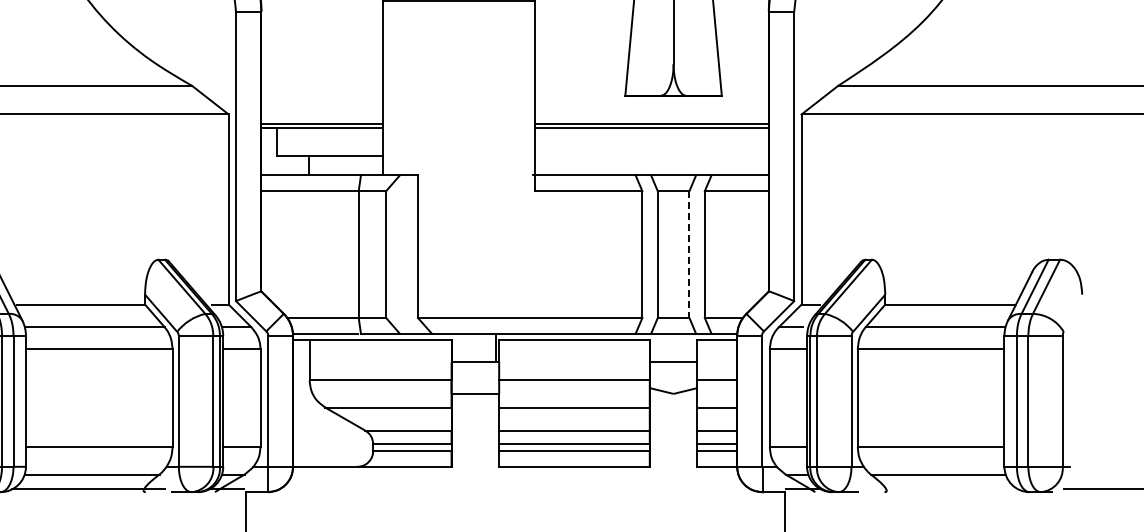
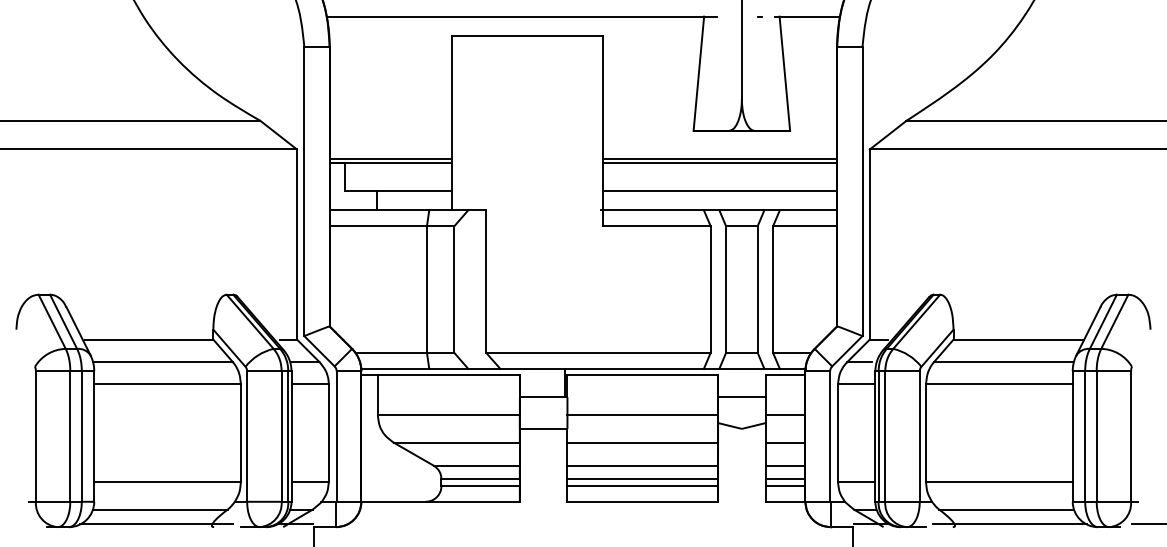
line: (652, 156) -> (720, 191), added
line: (689, 255) -> (757, 290), dashed -> solid
line: (941, 489) -> (1009, 524), added

